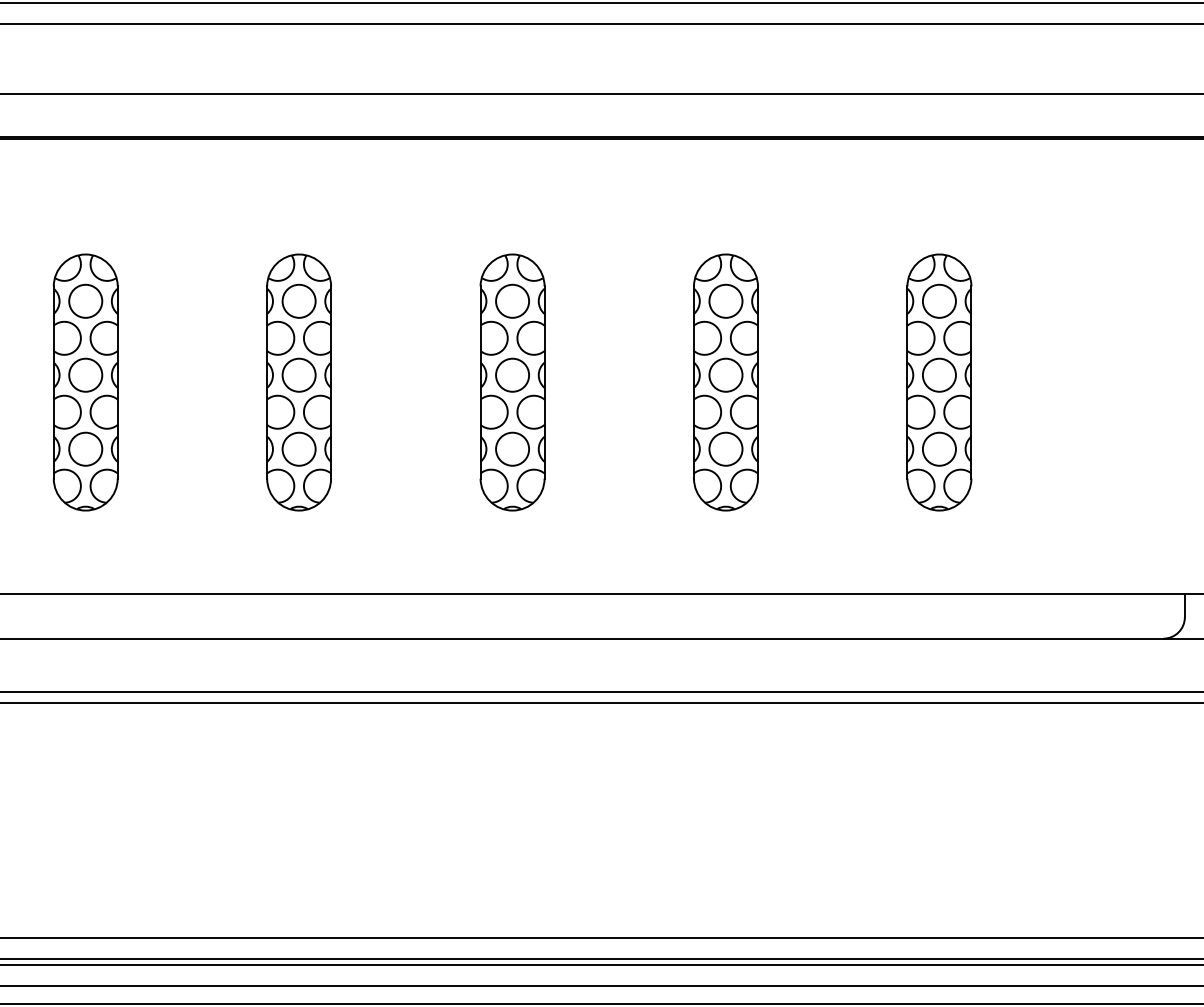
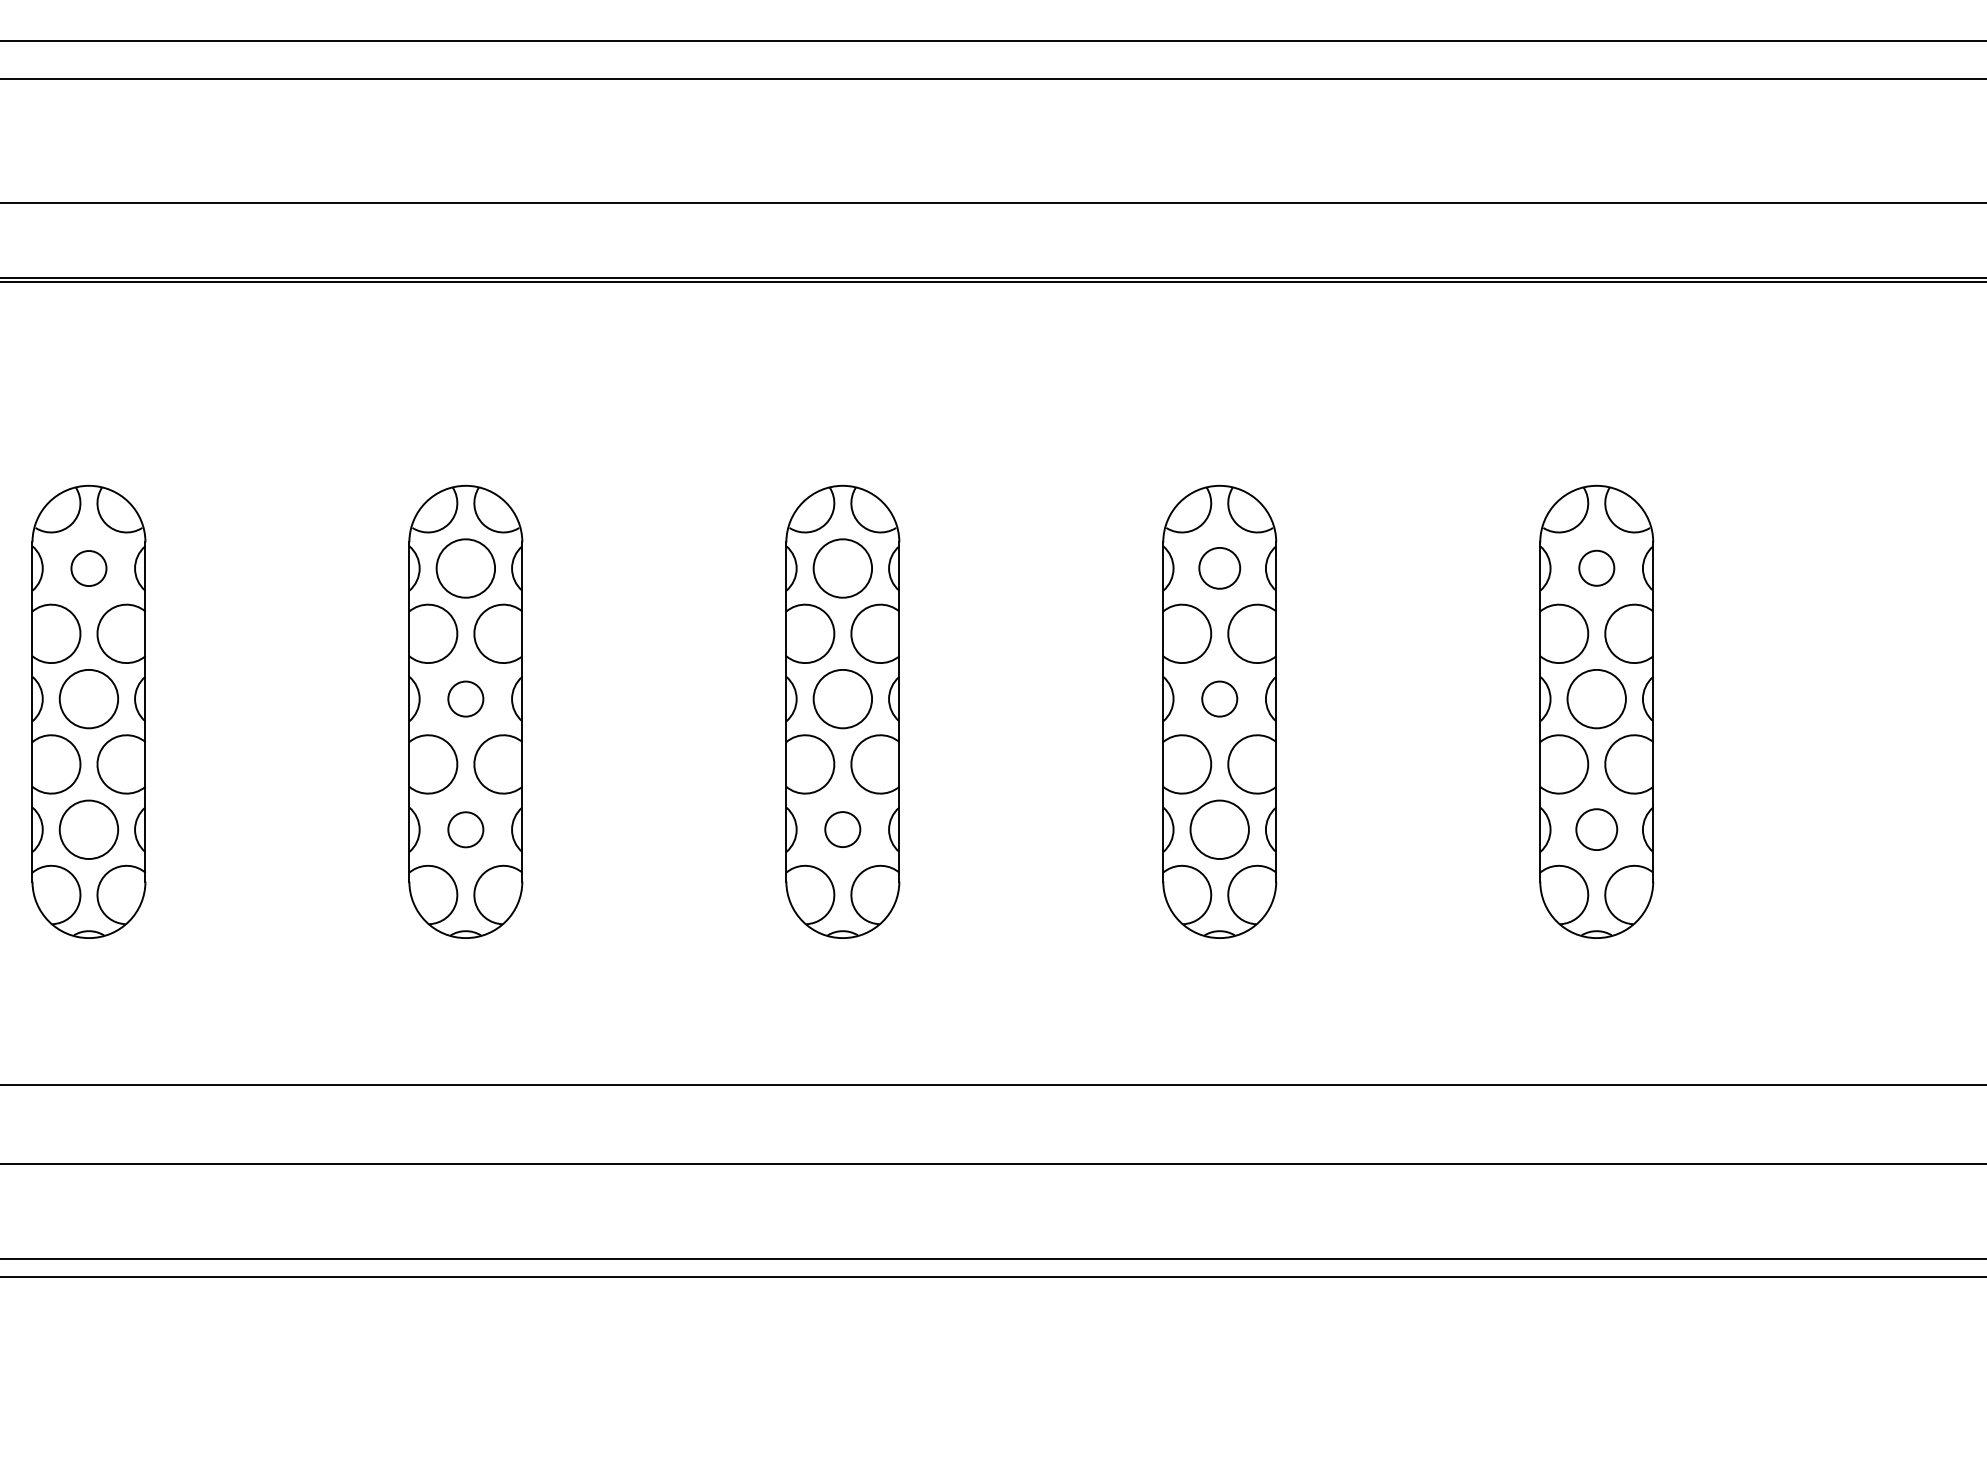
circle: (85, 300) -> (88, 567), size x0.6
circle: (725, 300) -> (1218, 567), size x0.7
circle: (939, 300) -> (1596, 567), size x0.6
circle: (298, 374) -> (464, 697), size x0.6
circle: (725, 374) -> (1218, 697), size x0.6
circle: (298, 448) -> (464, 828), size x0.6
circle: (512, 448) -> (842, 828), size x0.6
circle: (939, 448) -> (1596, 828), size x0.7

